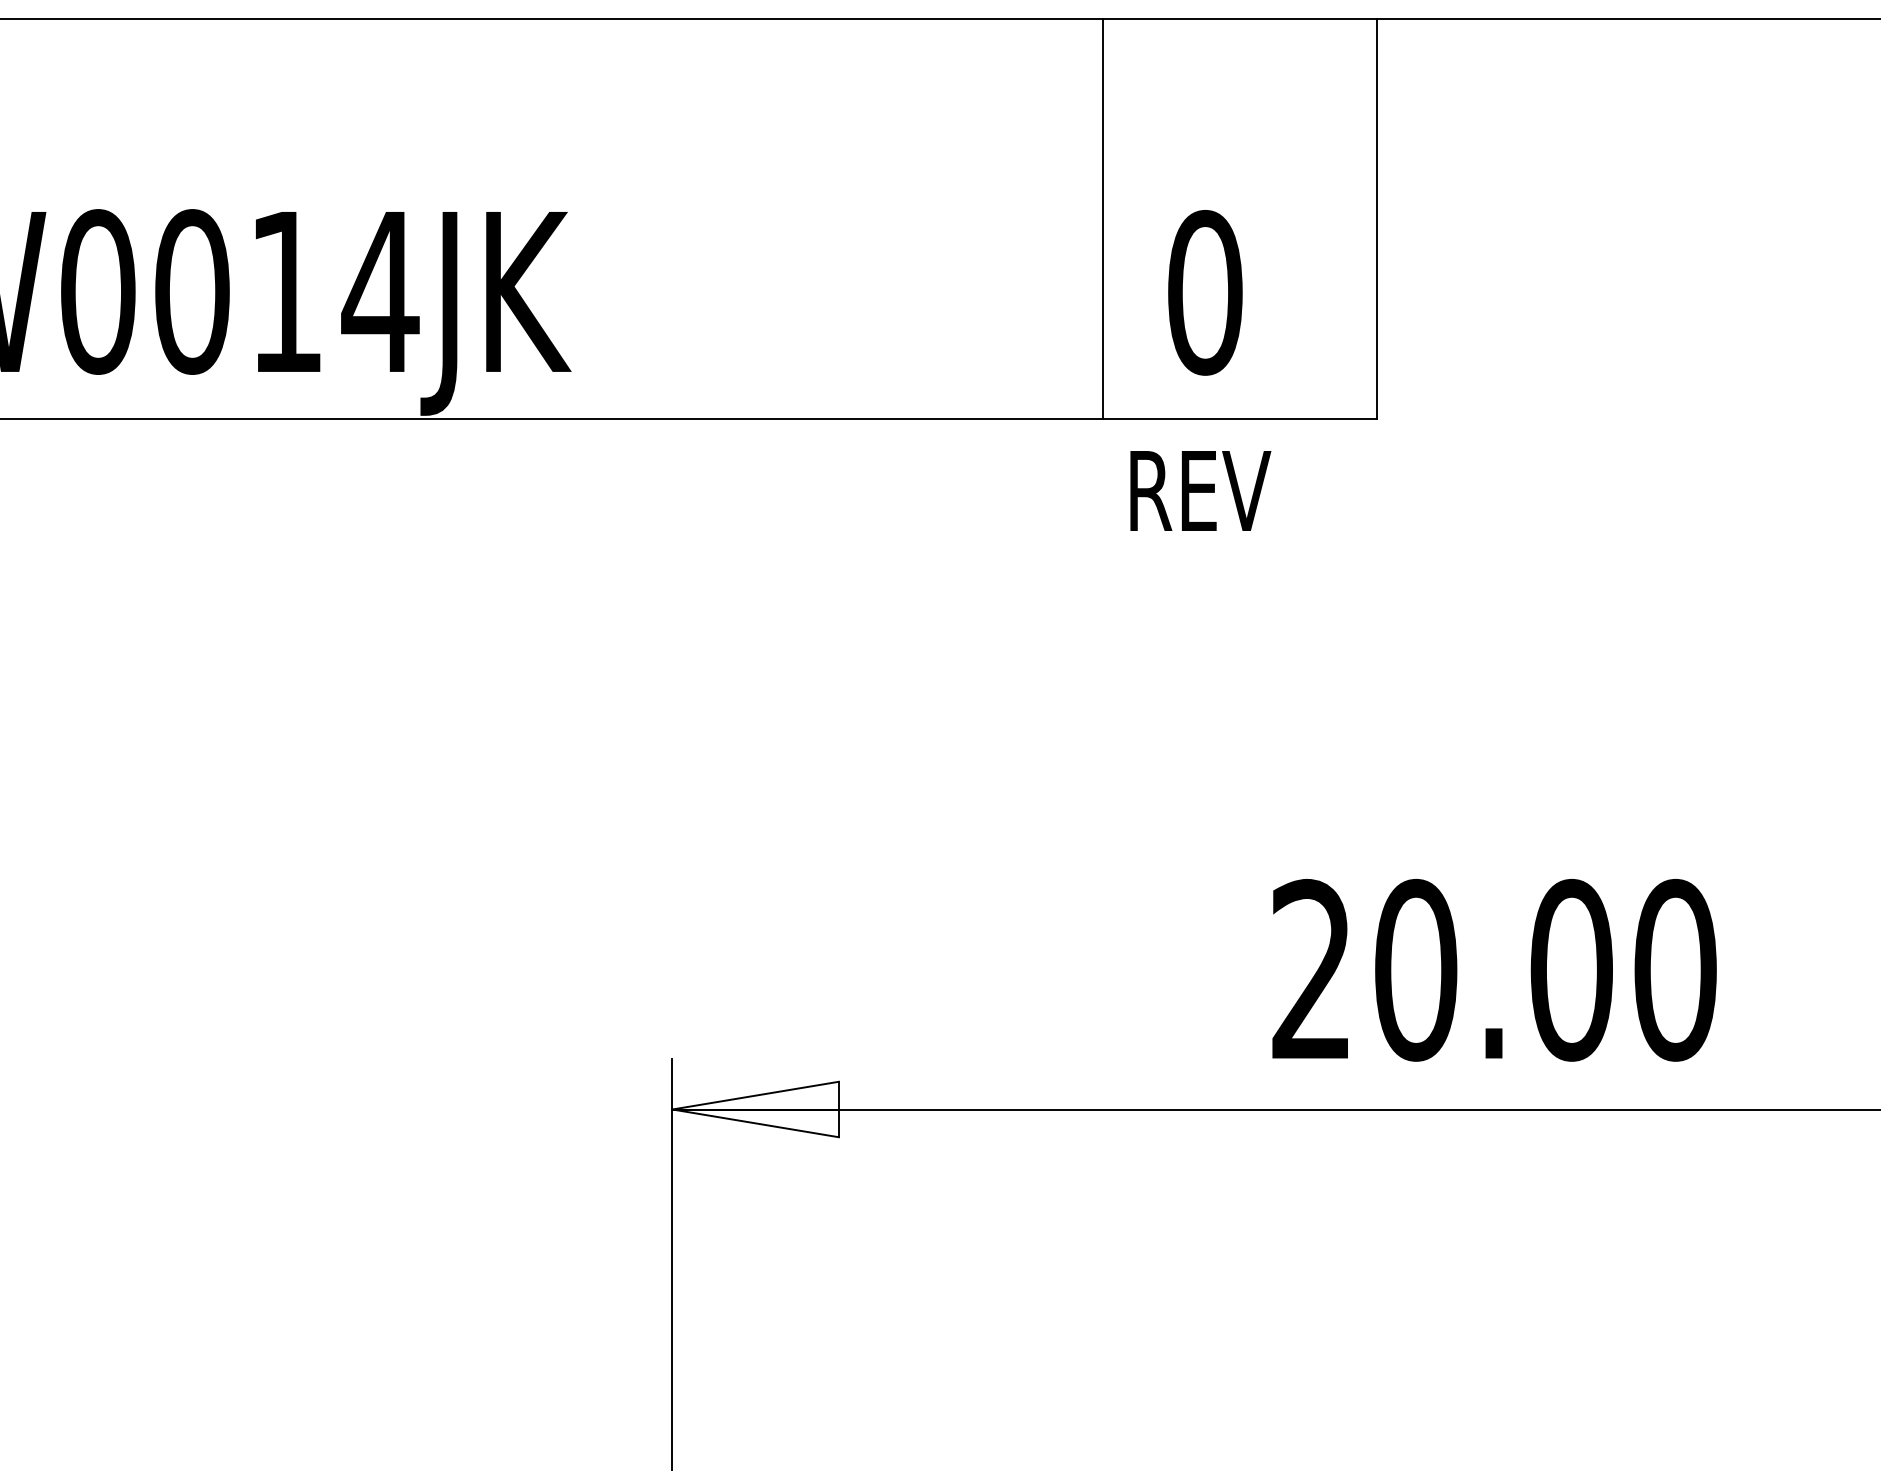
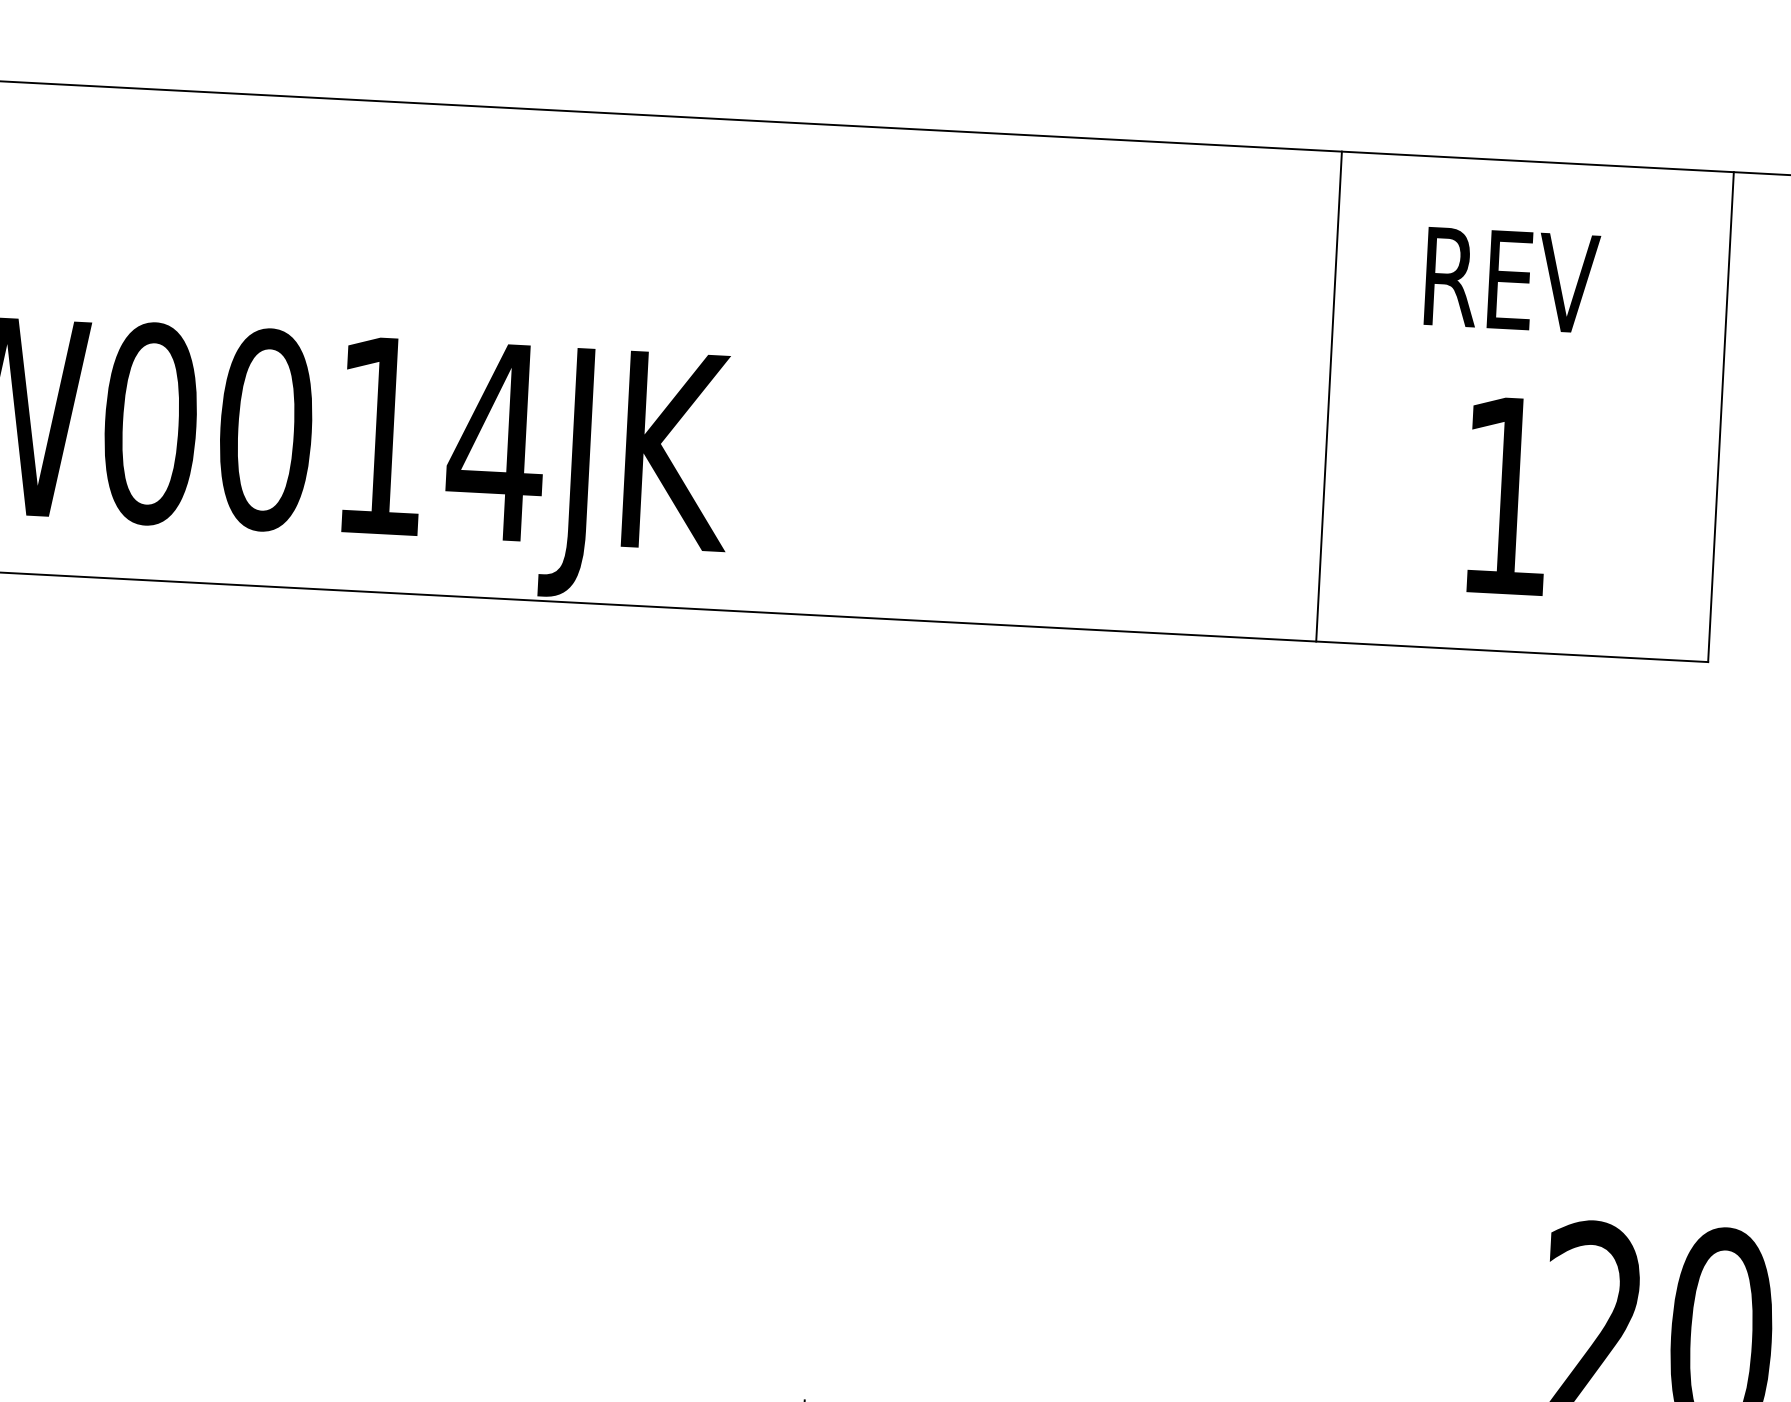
line: (1102, 219) -> (1328, 396), moved
text: (1205, 292) -> (1506, 495), 0 -> 1
text: (1200, 490) -> (1511, 279), moved

